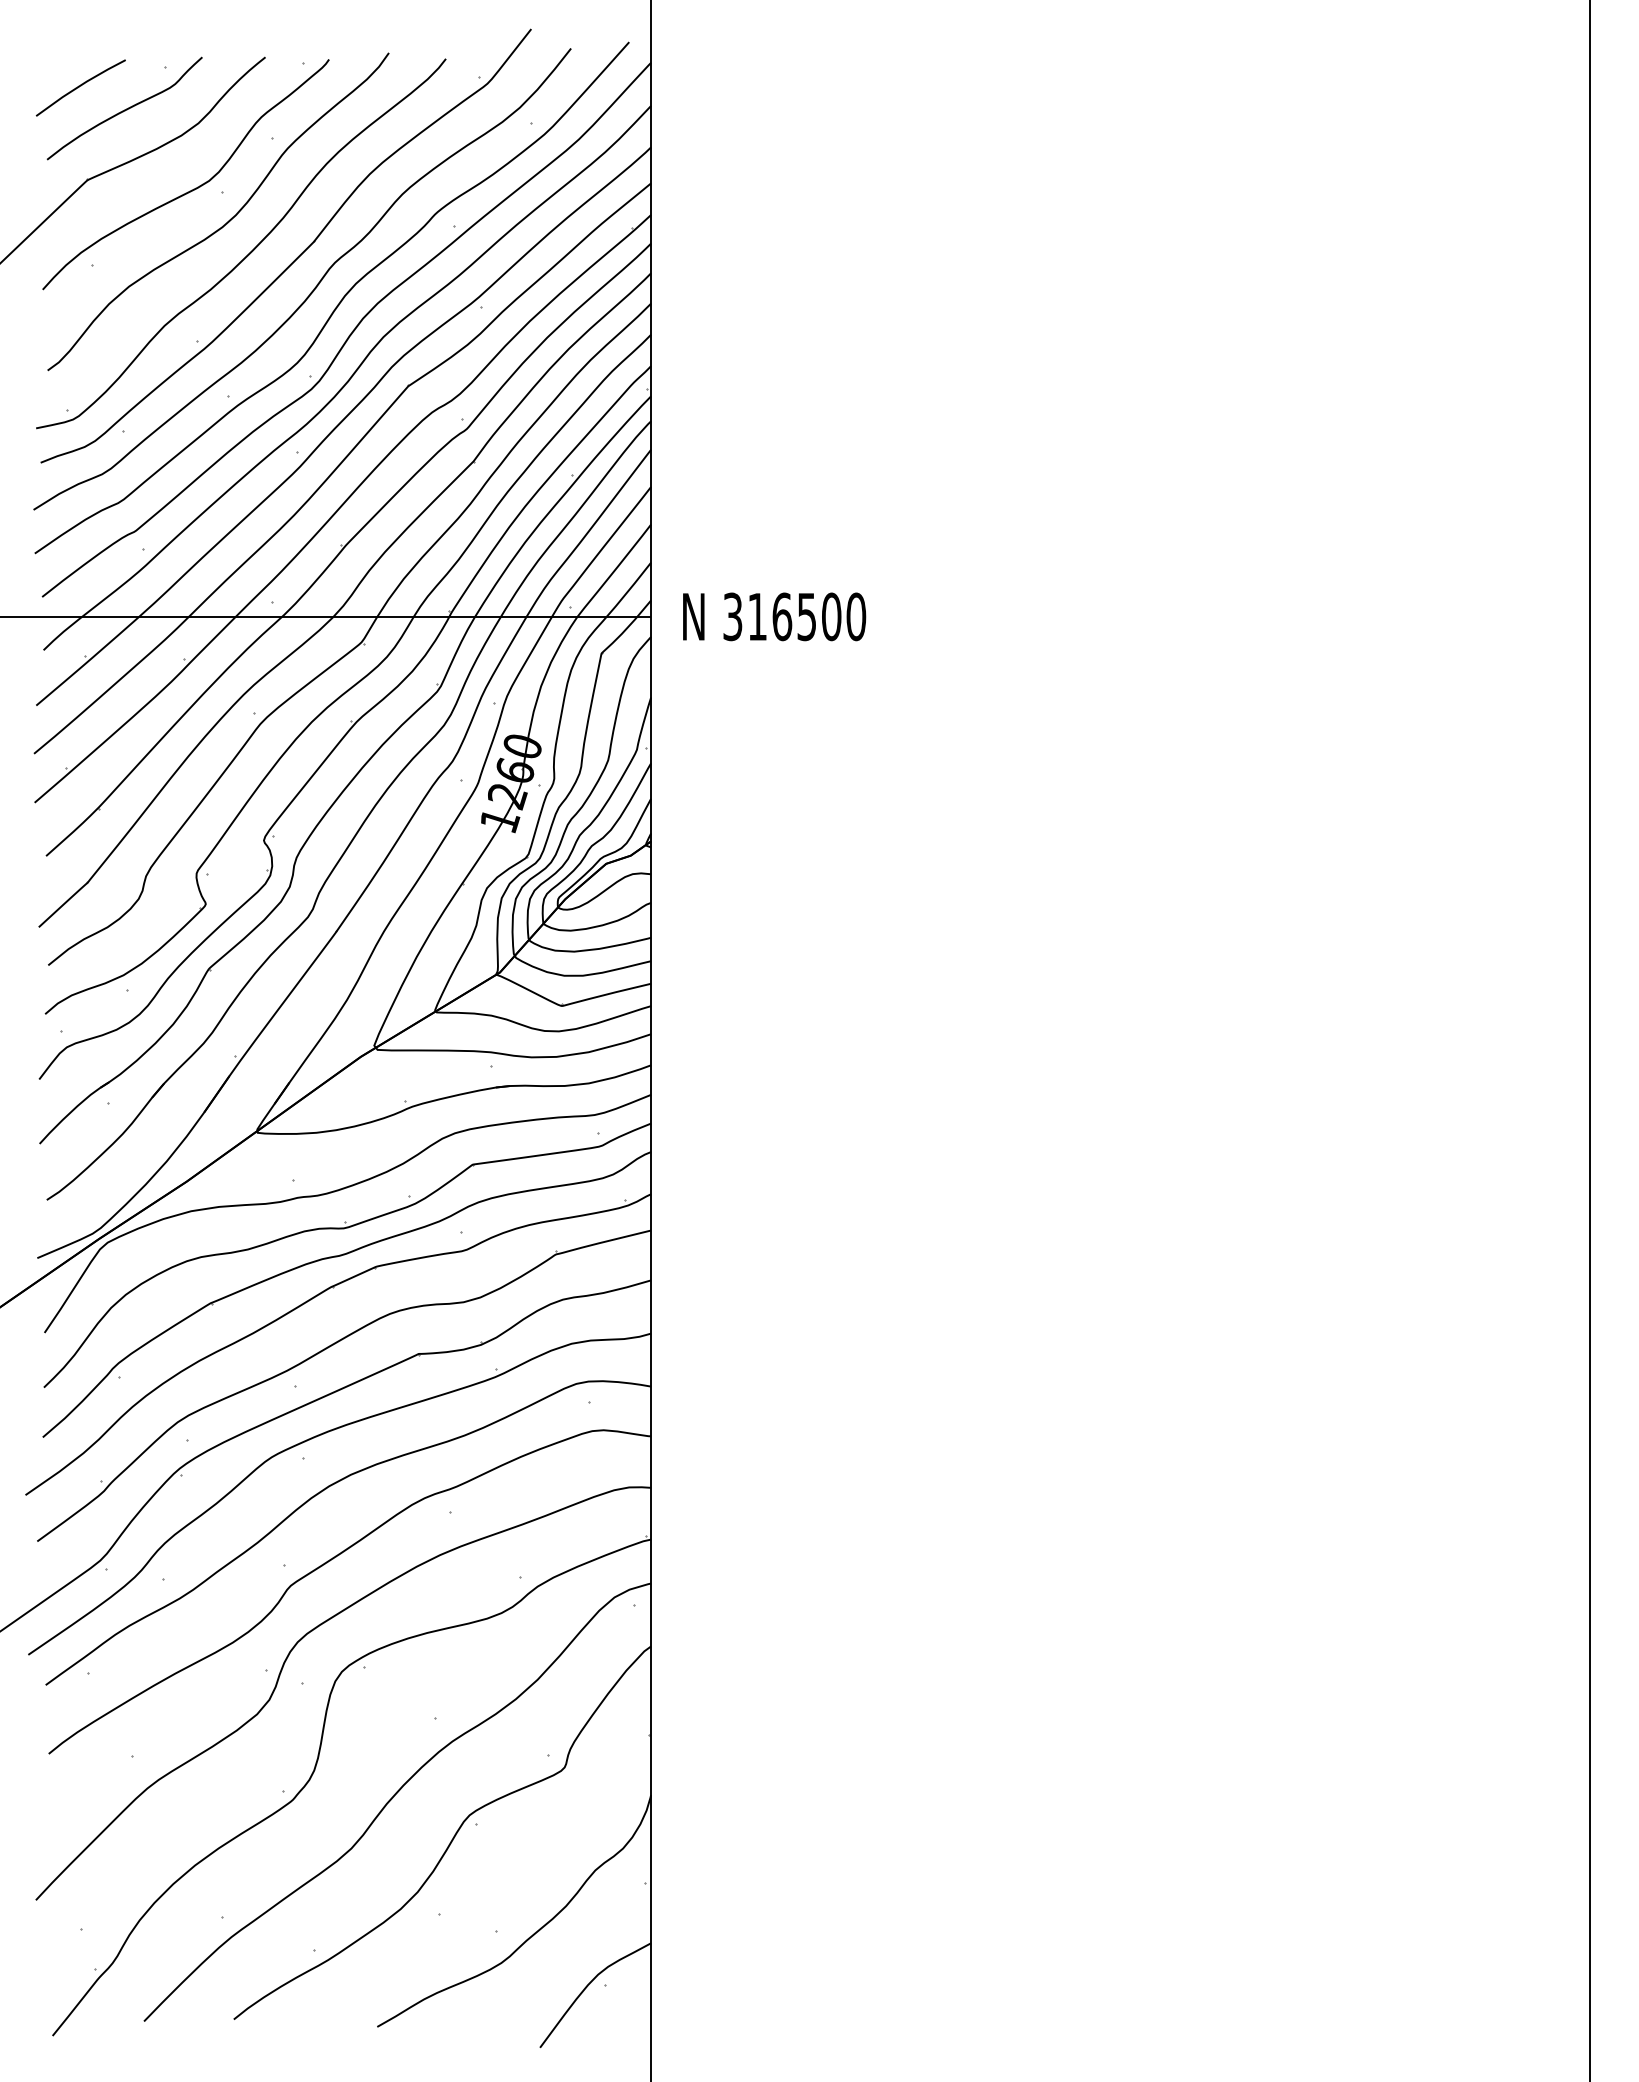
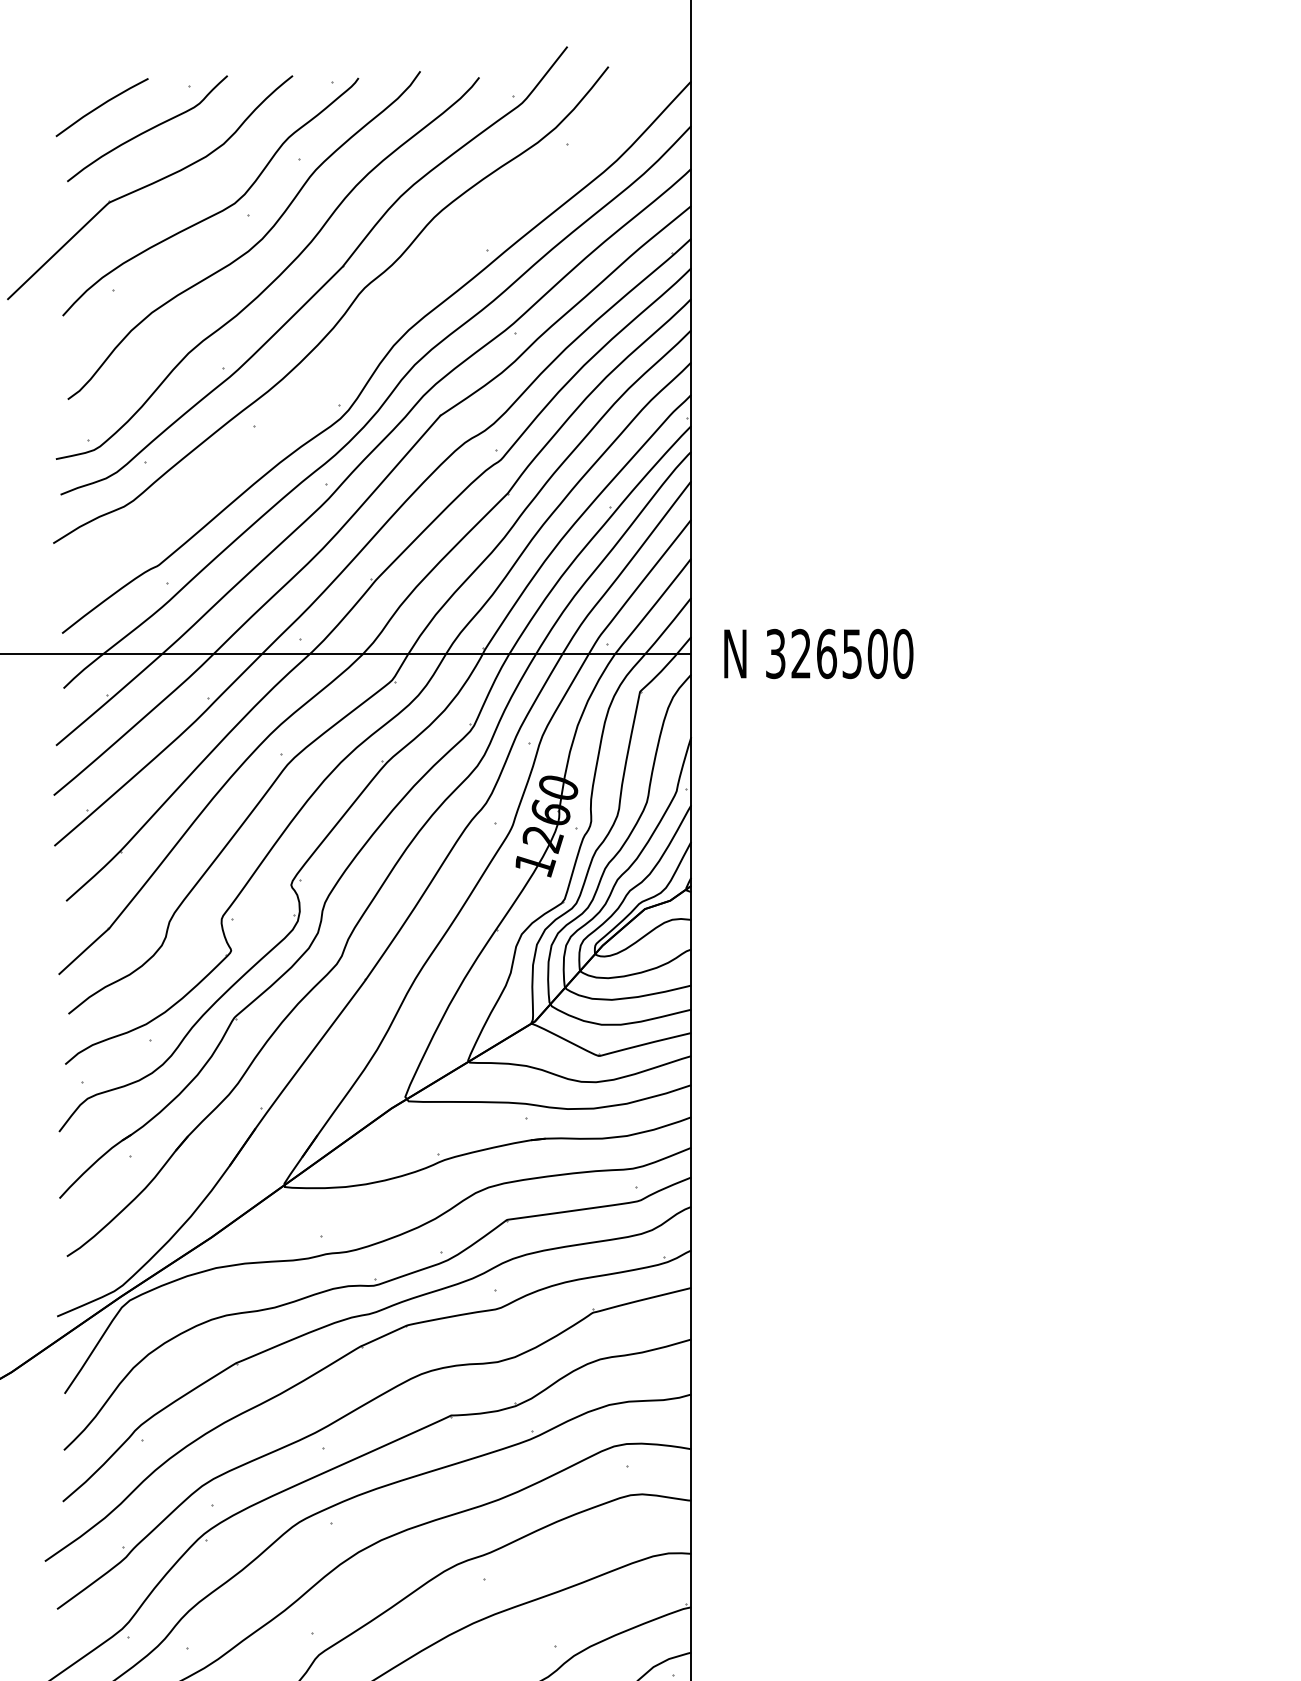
curve: (339, 301) -> (369, 328), removed
text: (757, 616) -> (801, 653), 316500 -> 326500

